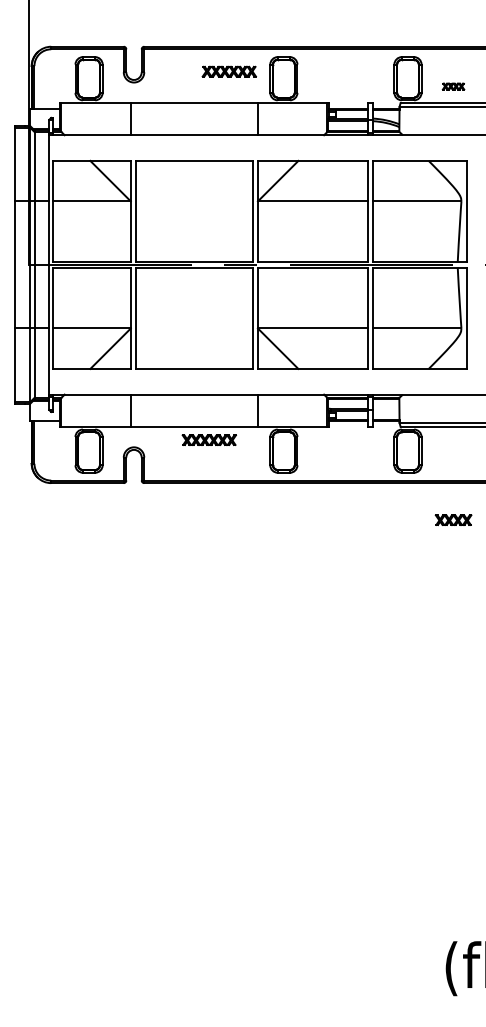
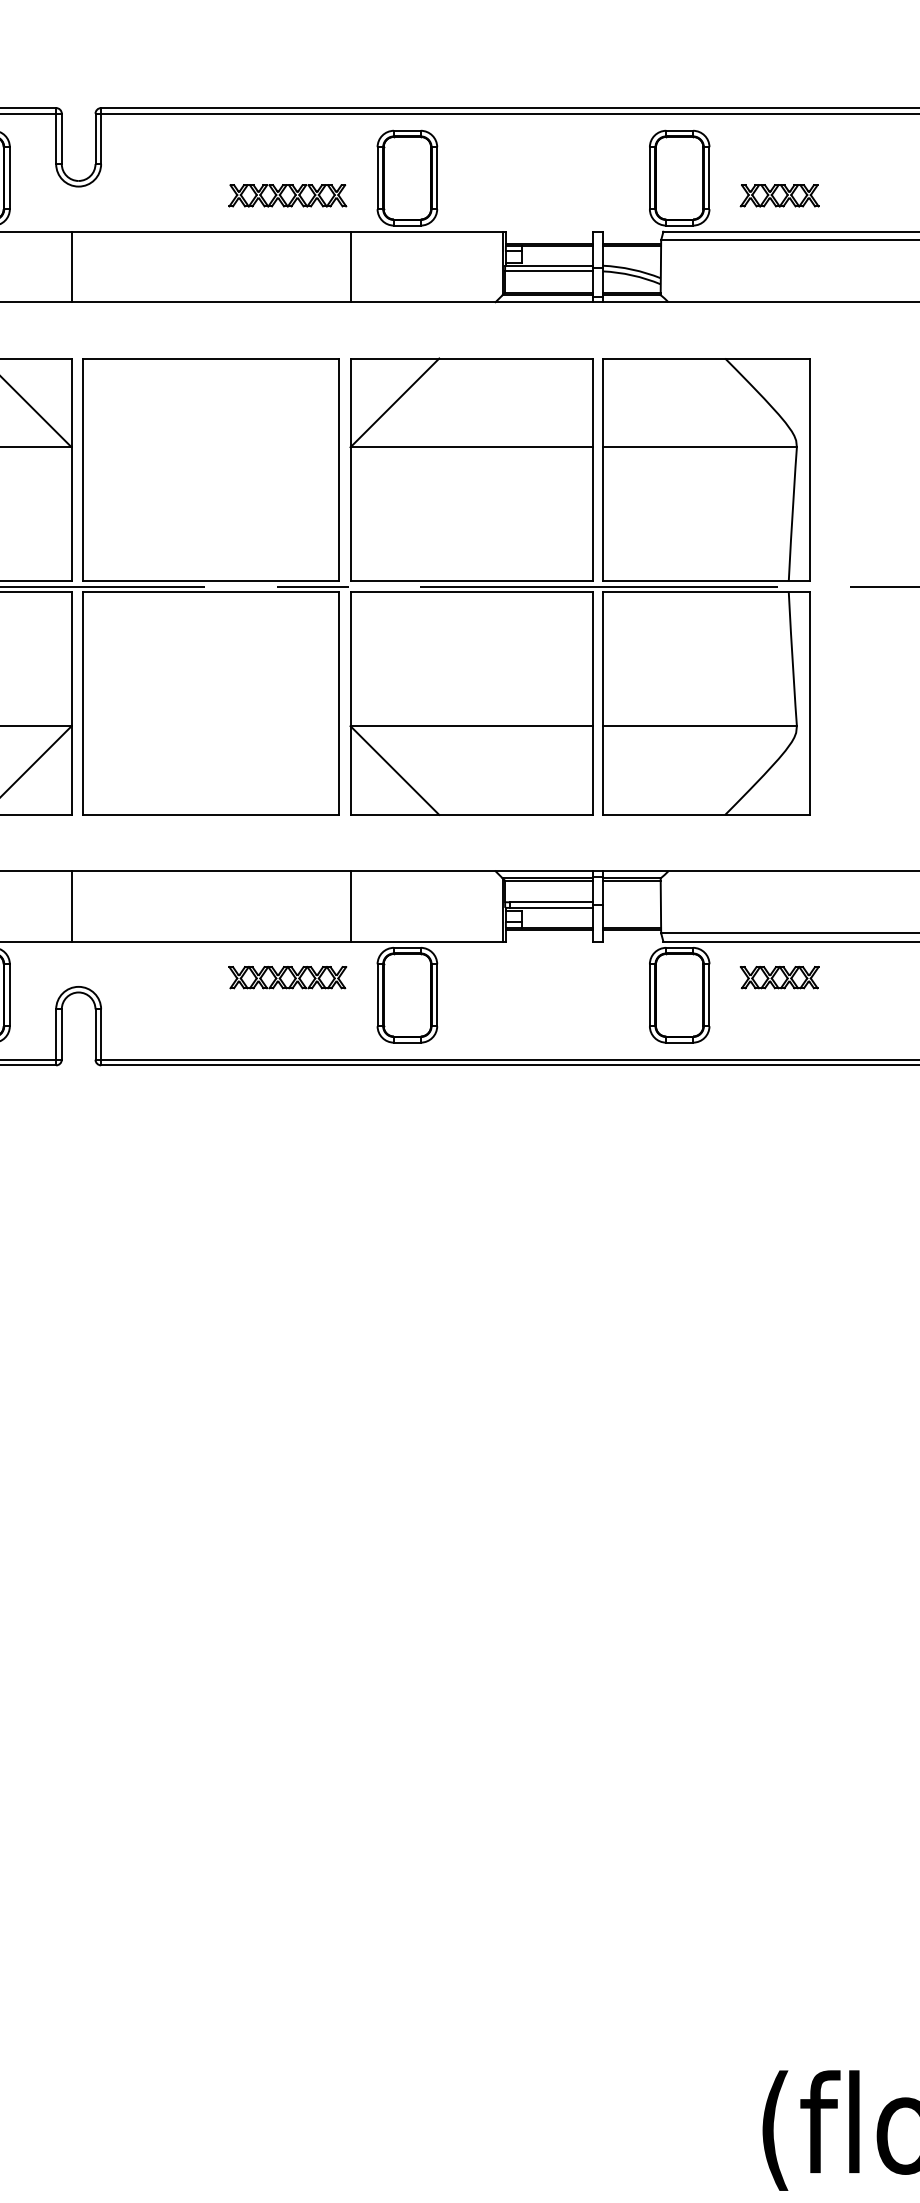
part: (228, 71) -> (285, 195), moved
part: (453, 86) -> (779, 195), size x1.67
part: (208, 439) -> (285, 976), moved
part: (453, 519) -> (779, 976), moved

